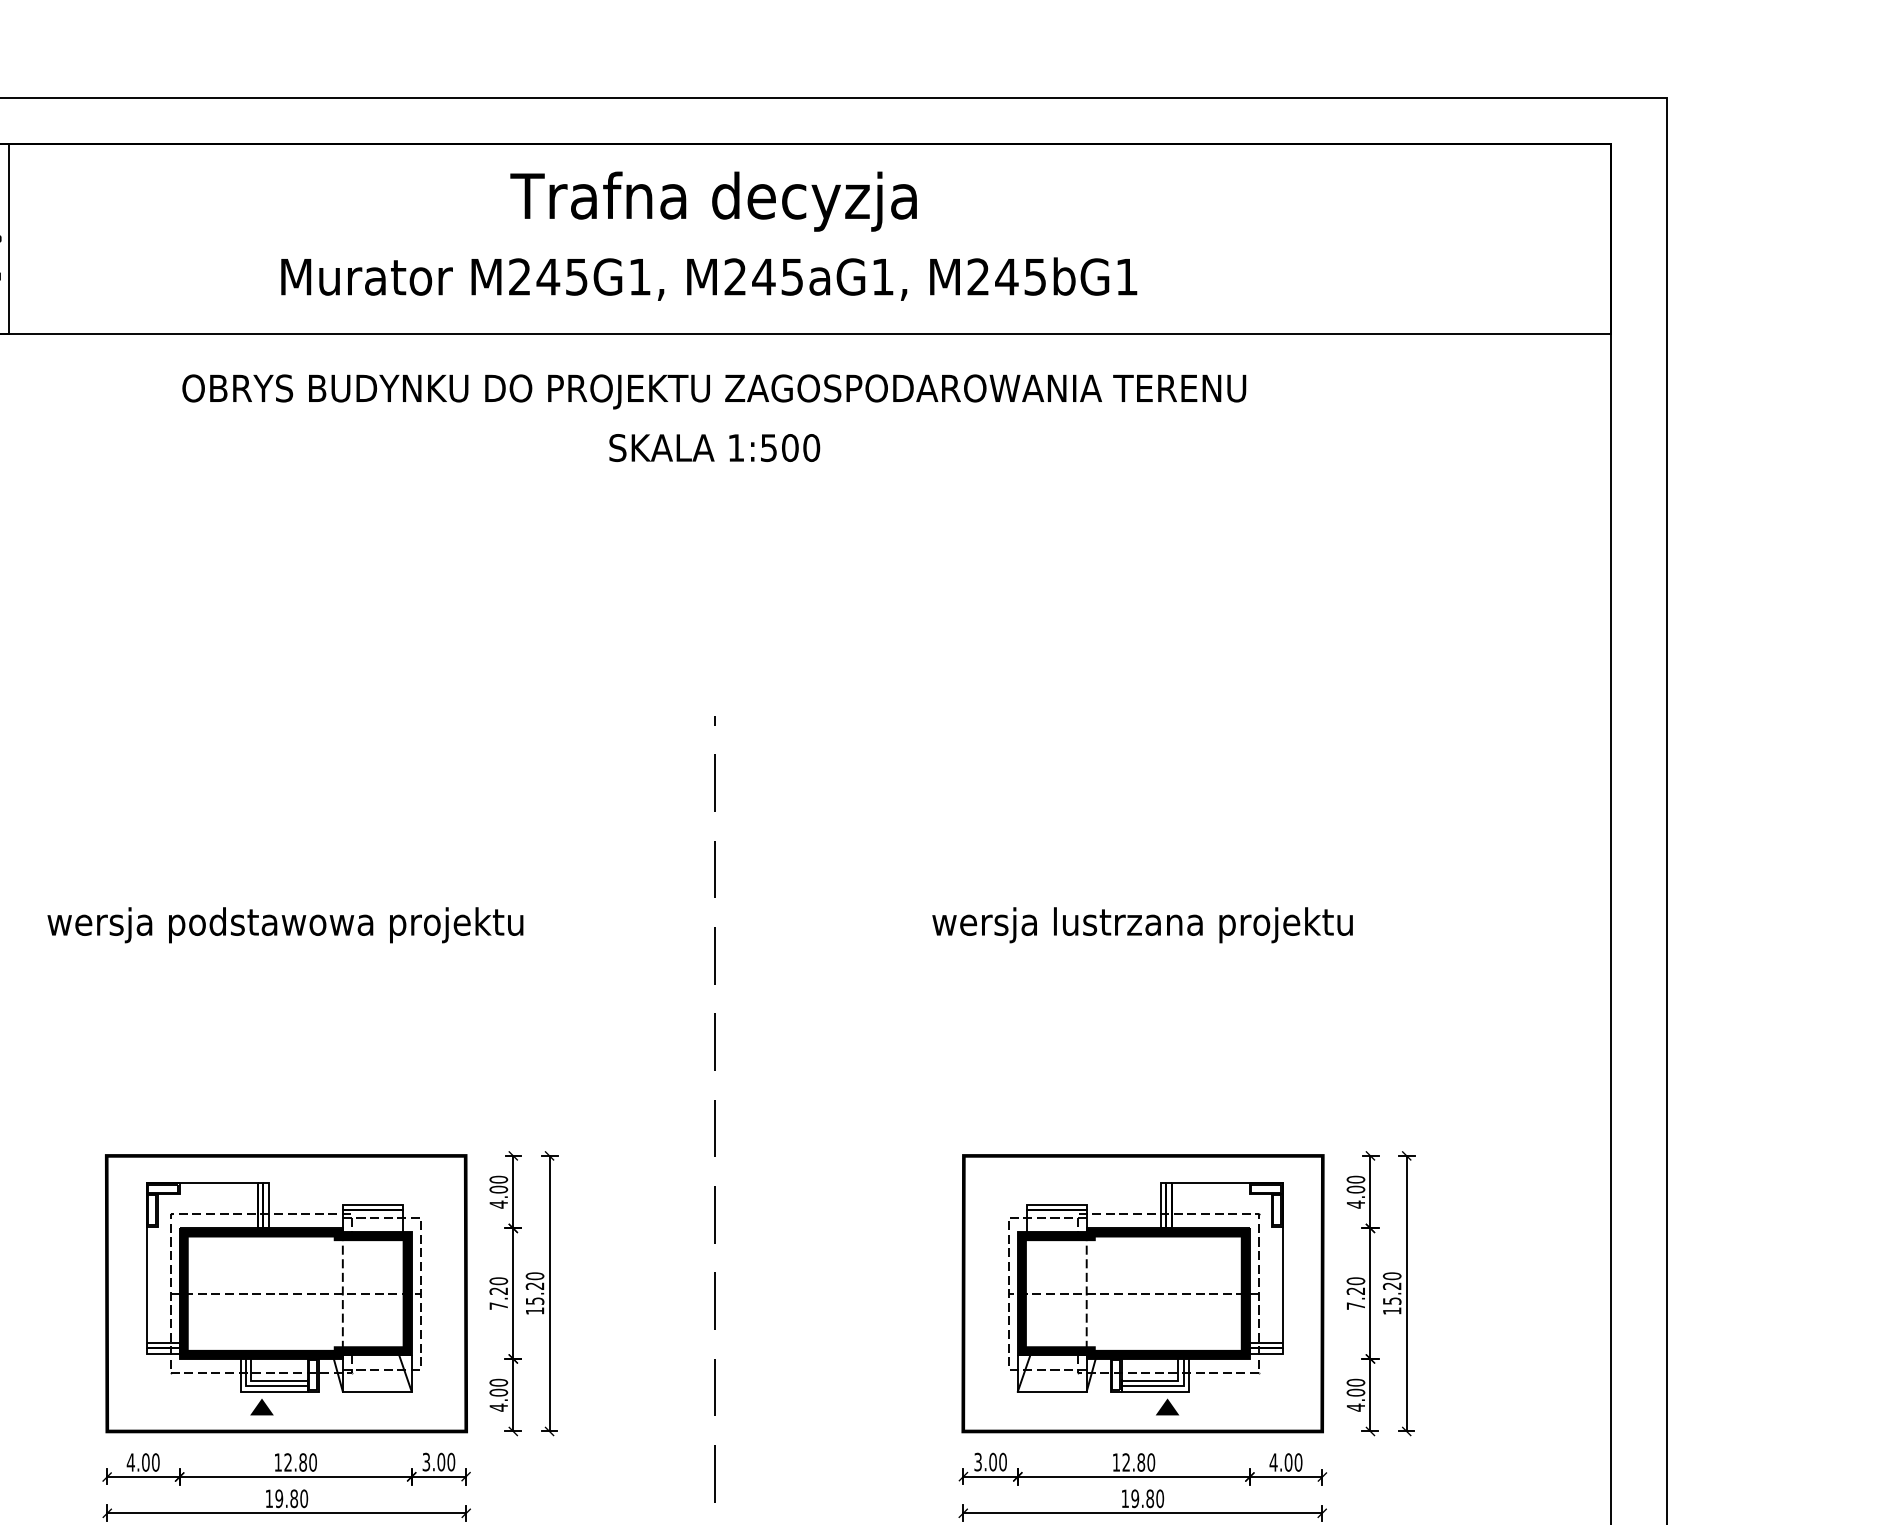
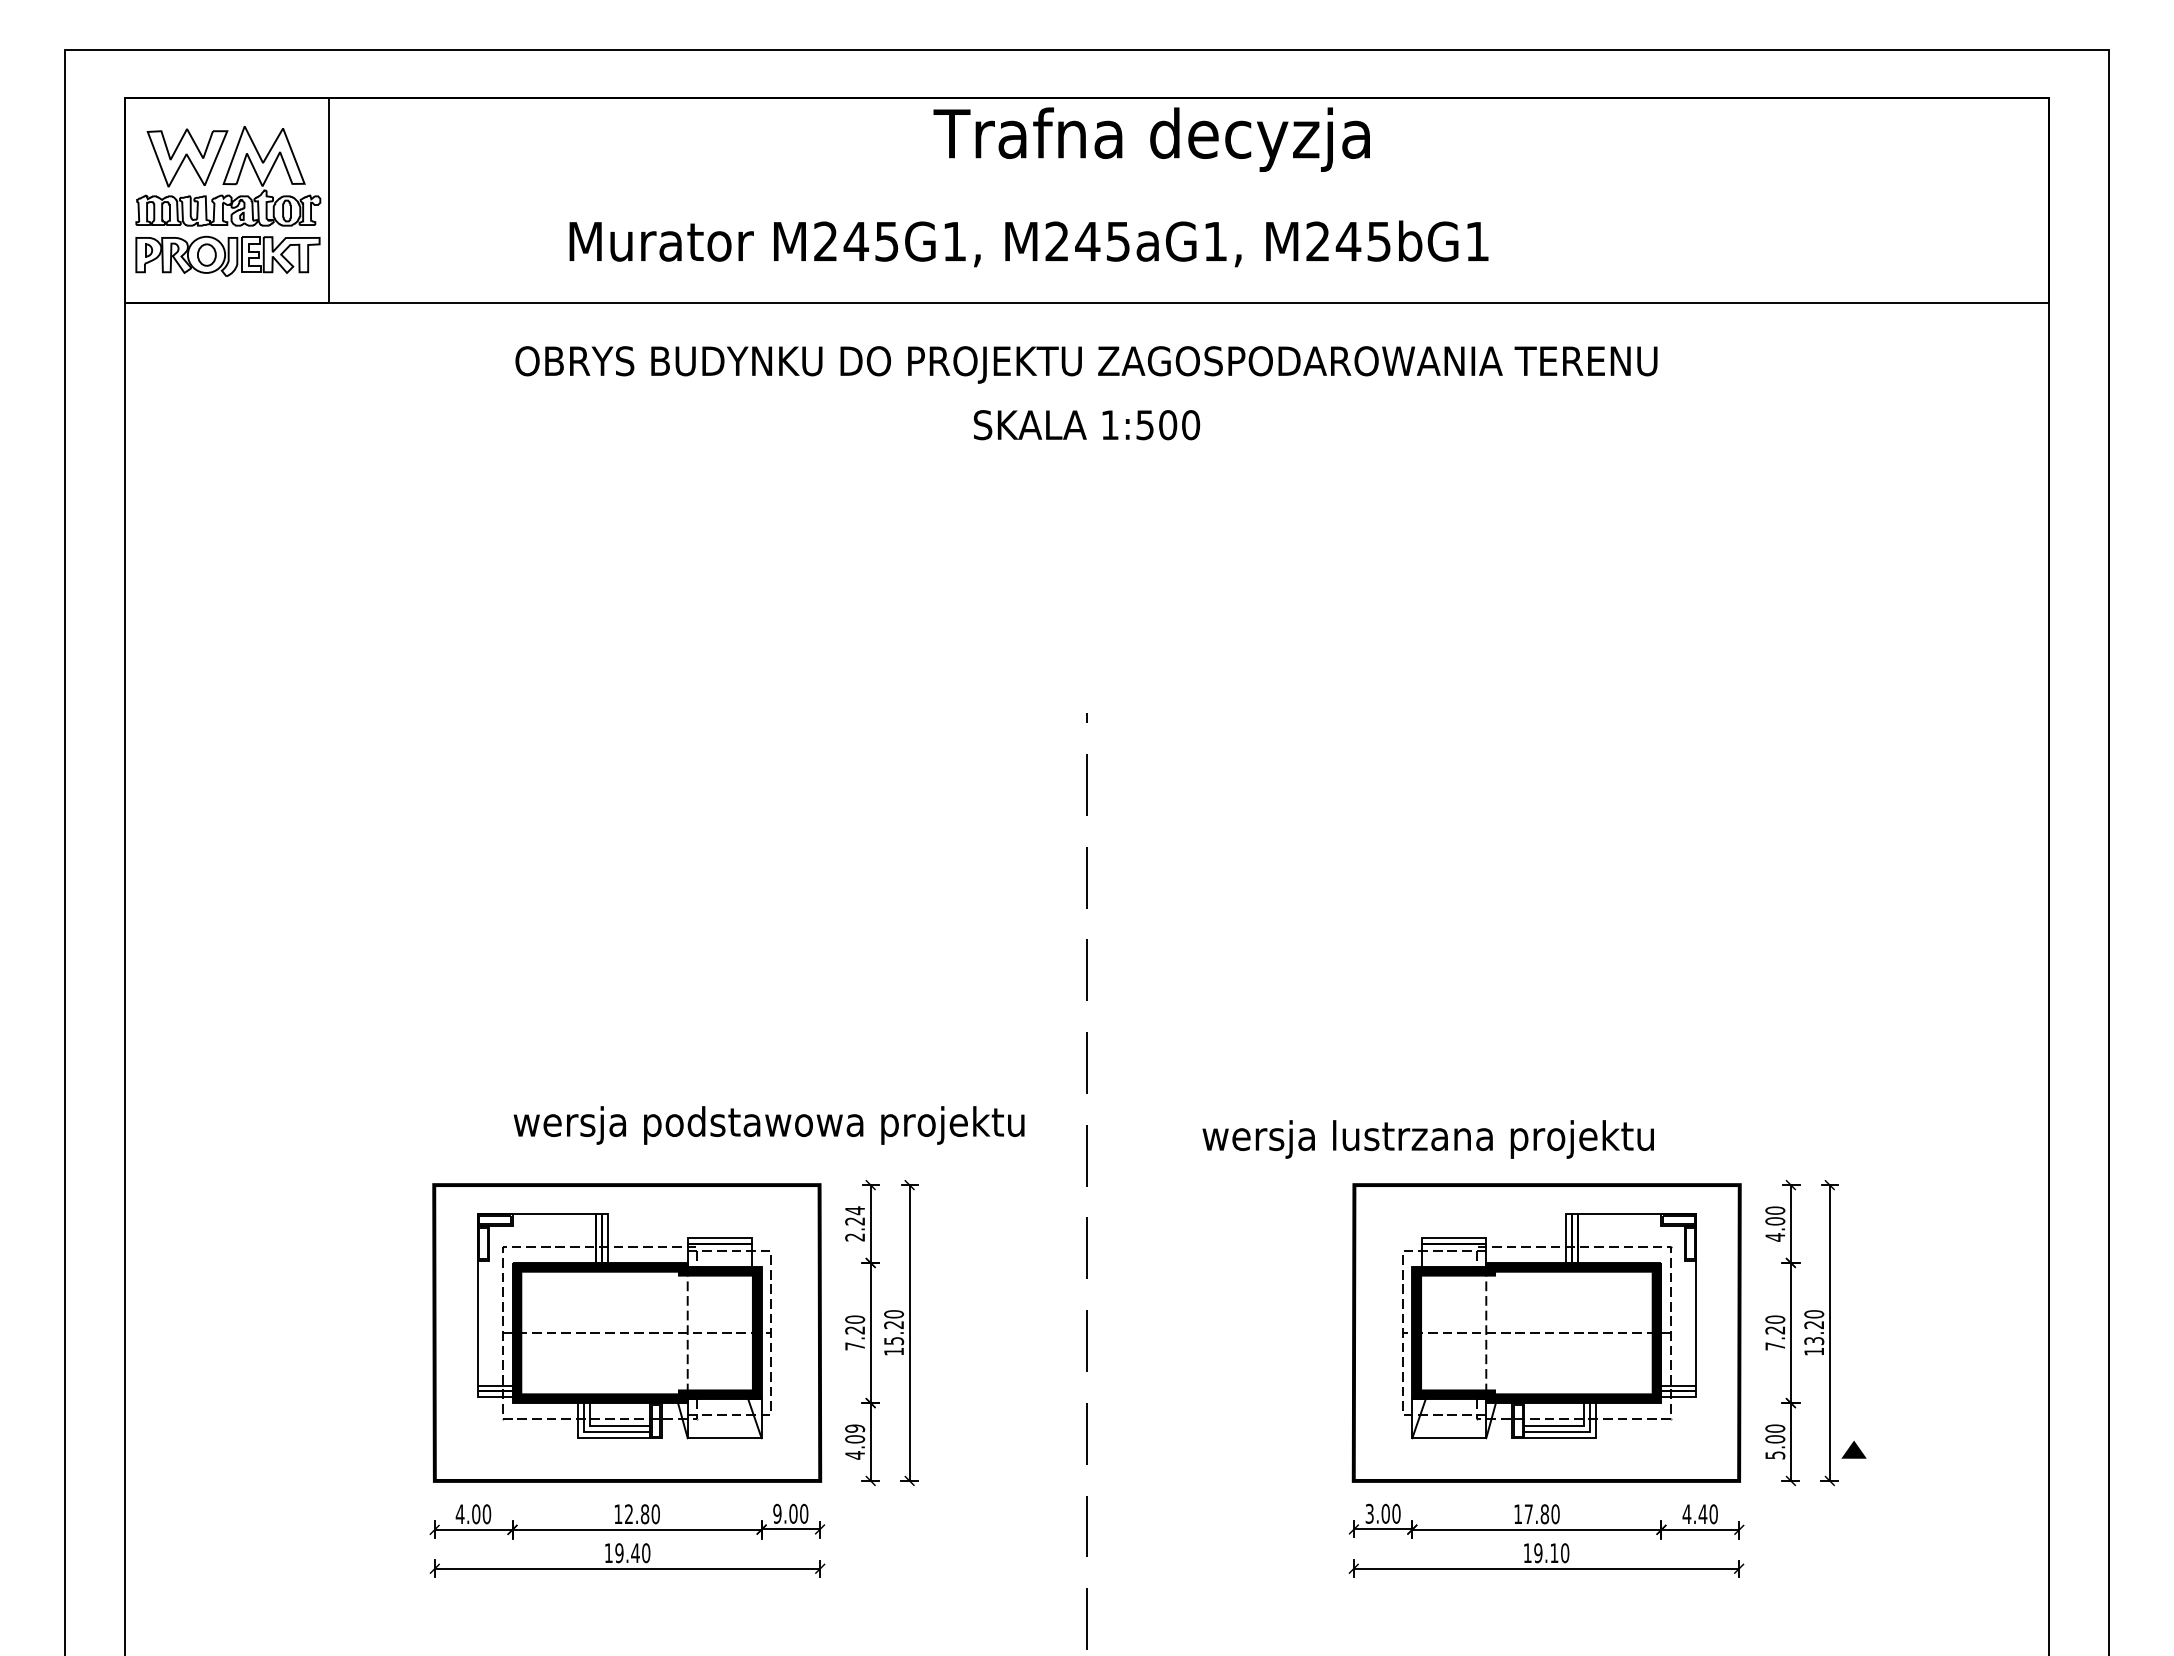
text: (713, 201) -> (1151, 139), moved
text: (708, 278) -> (1028, 243), moved
text: (284, 925) -> (768, 1125), moved
text: (1141, 925) -> (1427, 1139), moved
text: (499, 1191) -> (855, 1223), 4.00 -> 2.24
text: (1391, 1300) -> (1813, 1340), 15.20 -> 13.20
text: (499, 1382) -> (855, 1428), 4.00 -> 4.09
fill: (261, 1406) -> (600, 1454), removed
part: (1167, 1406) -> (1853, 1449), moved
text: (1356, 1407) -> (1775, 1455), 4.00 -> 5.00
text: (426, 1461) -> (777, 1513), 3.00 -> 9.00
text: (1126, 1461) -> (1528, 1513), 12.80 -> 17.80
text: (1288, 1462) -> (1702, 1514), 4.00 -> 4.40
text: (294, 1499) -> (635, 1553), 19.80 -> 19.40
text: (1150, 1499) -> (1554, 1553), 19.80 -> 19.10

